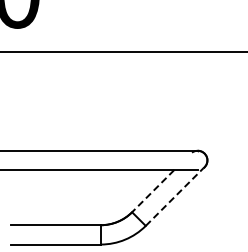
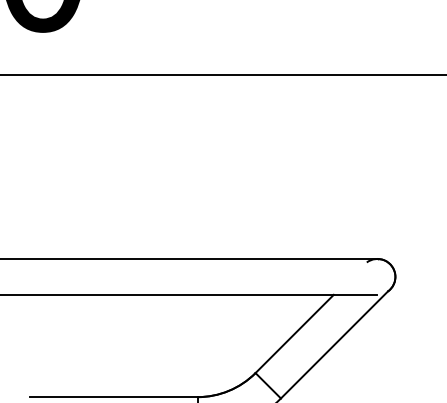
line: (153, 191) -> (295, 334), dashed -> solid
line: (174, 197) -> (334, 345), dashed -> solid

